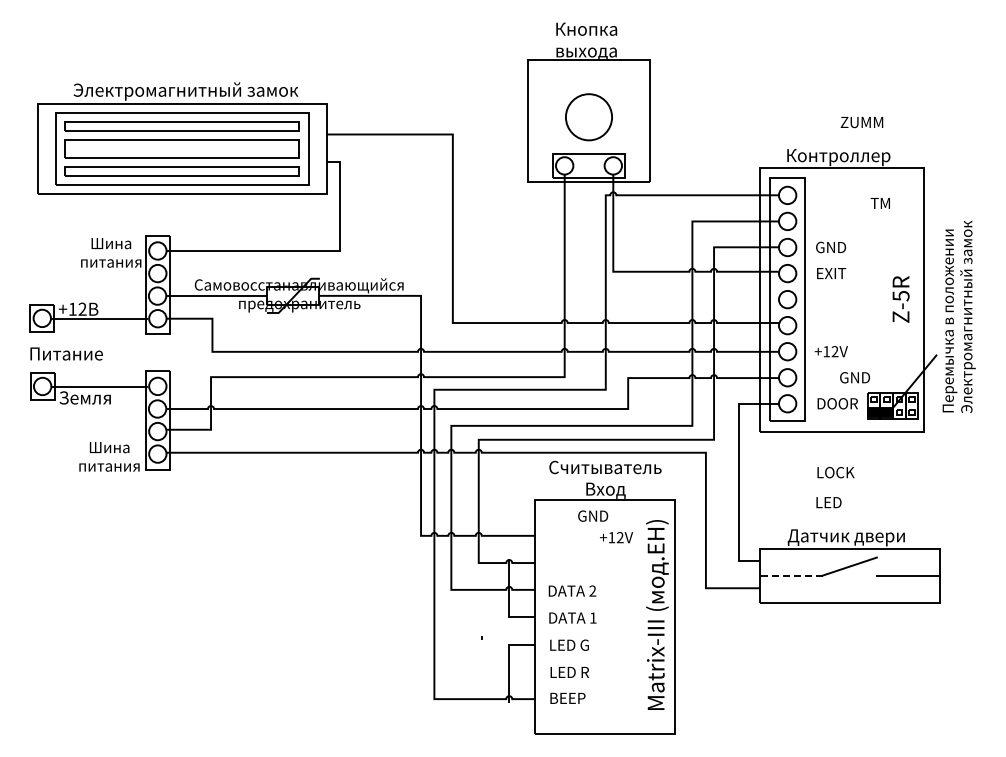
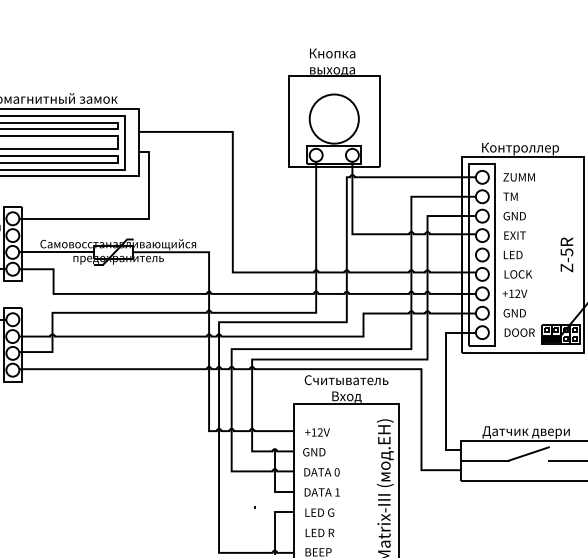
circle: (588, 117) -> (333, 119), size x1.43
text: (861, 122) -> (518, 177), moved
text: (879, 203) -> (509, 196), moved
text: (854, 377) -> (514, 313), moved
text: (835, 472) -> (518, 274), moved
text: (828, 502) -> (512, 254), moved
text: (593, 515) -> (314, 451), moved
text: (616, 537) -> (317, 432), moved
line: (791, 575) -> (485, 460), dashed -> solid
text: (592, 590) -> (336, 471), 2 -> 0

